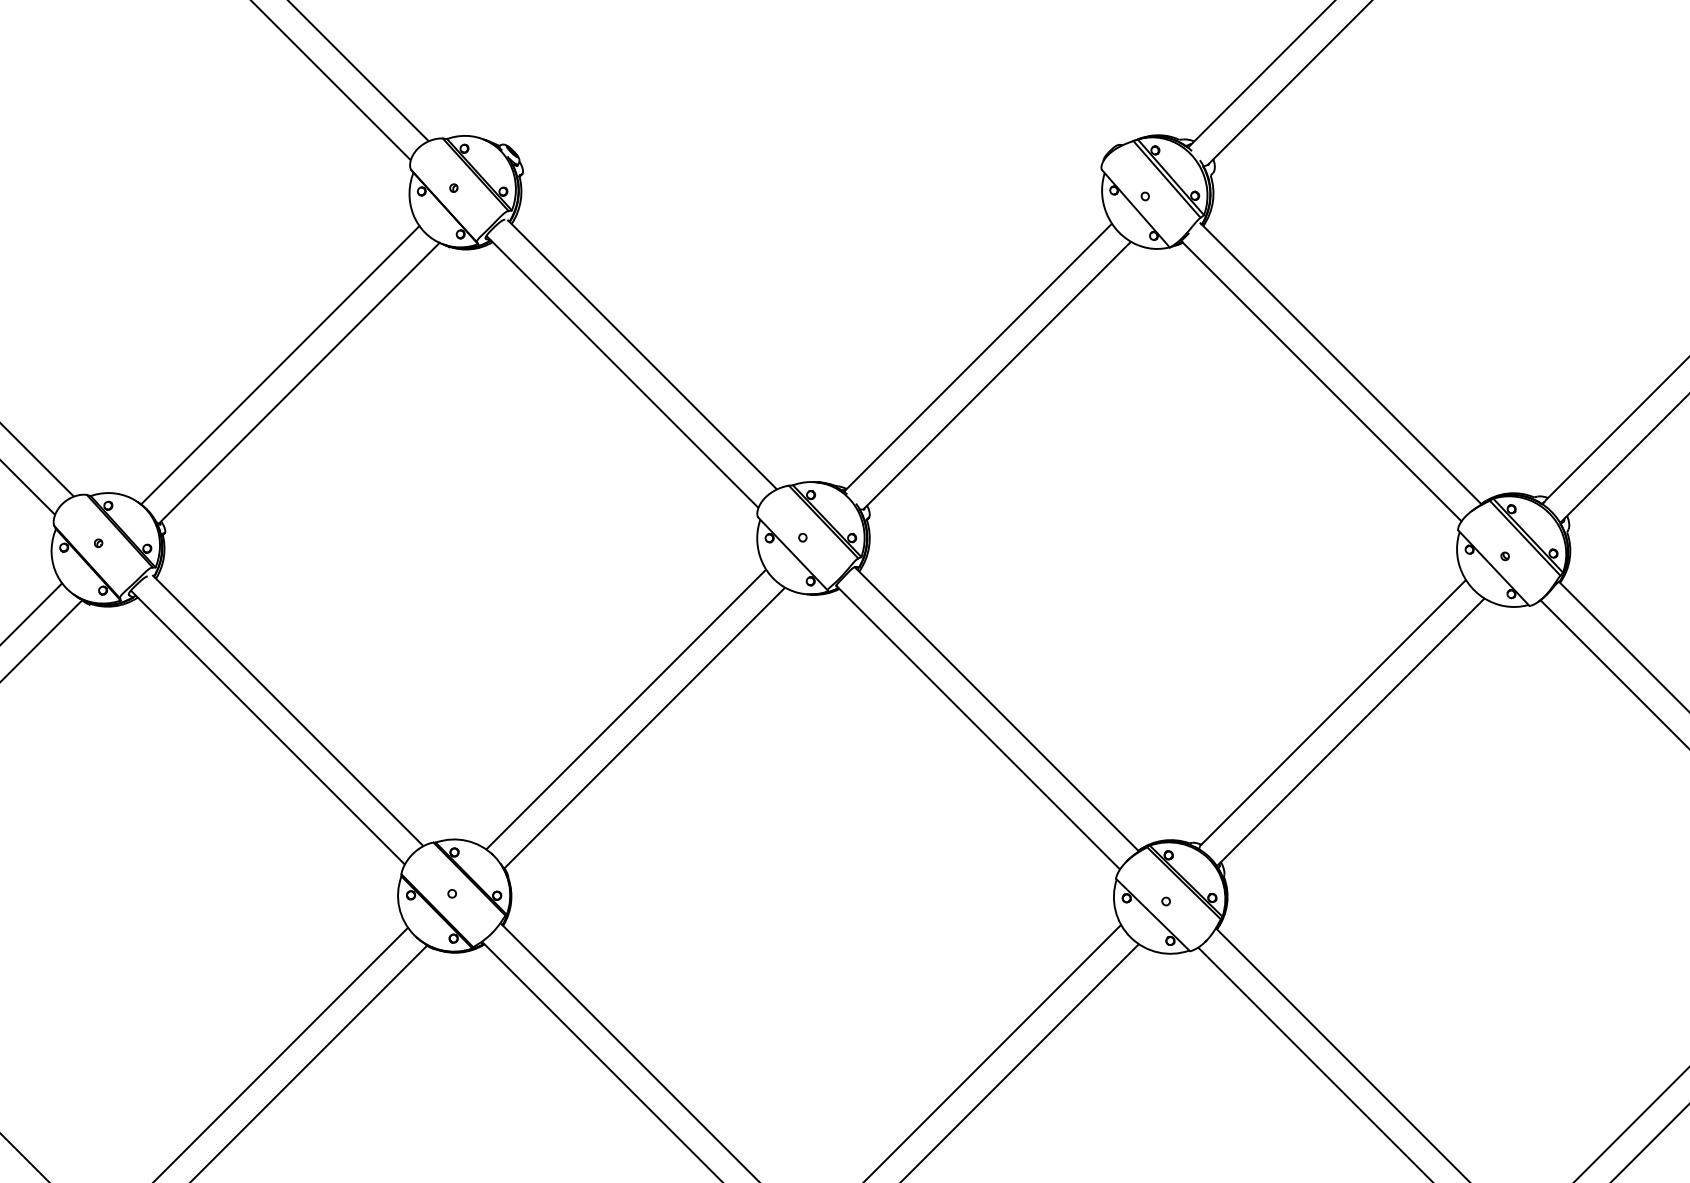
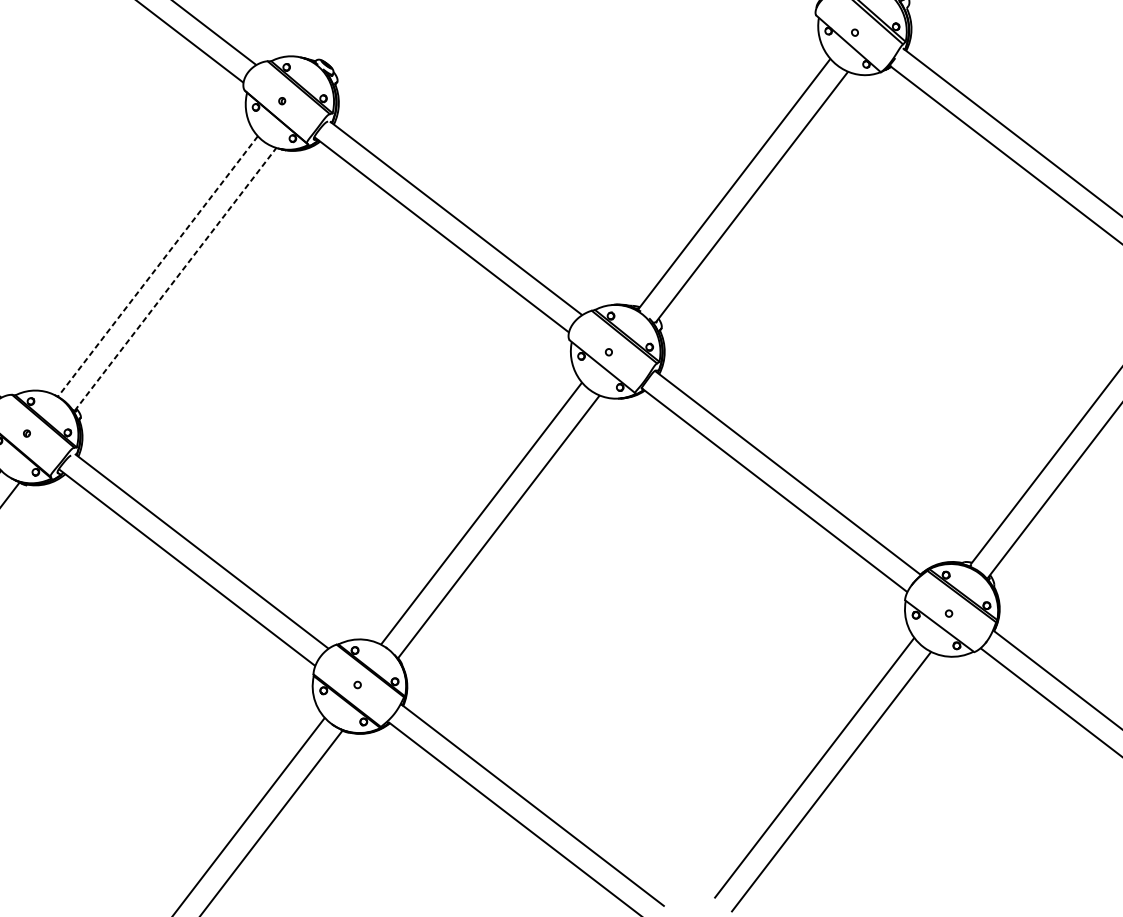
line: (280, 365) -> (158, 266), solid -> dashed
line: (299, 383) -> (175, 279), solid -> dashed

